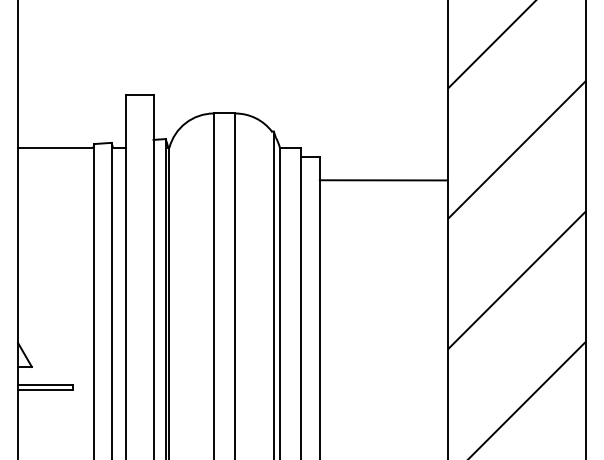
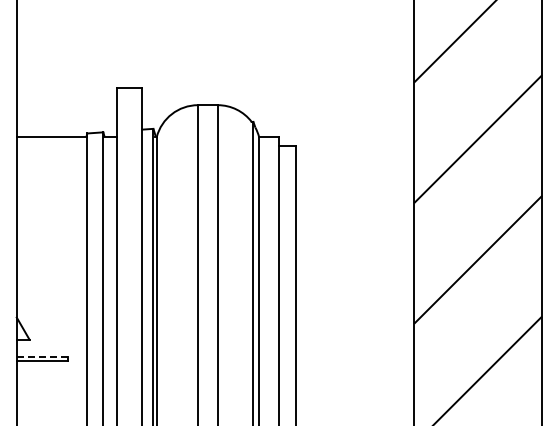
line: (383, 179) -> (354, 166), removed
line: (45, 385) -> (42, 356), solid -> dashed

